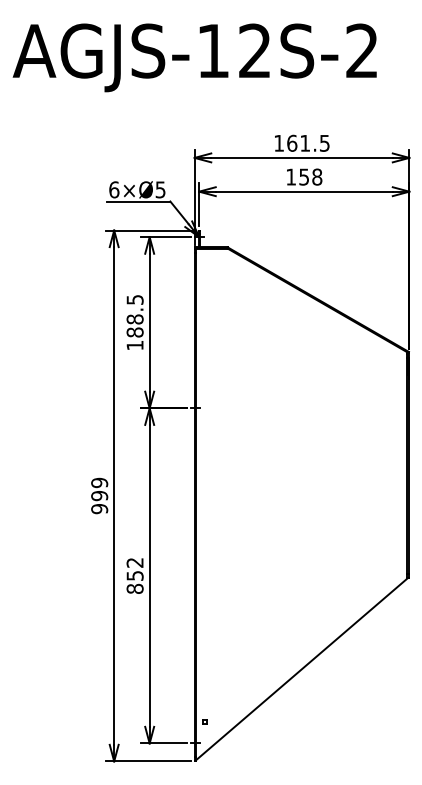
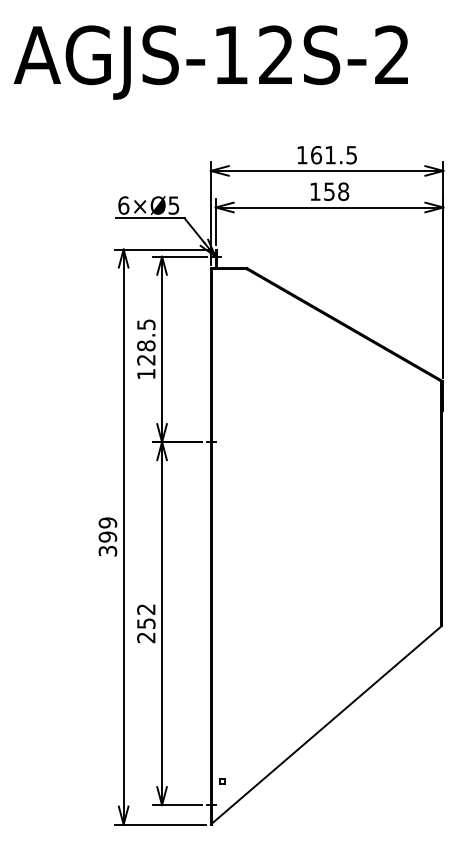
text: (134, 332) -> (145, 360), 188.5 -> 128.5
text: (99, 509) -> (107, 551), 999 -> 399
text: (134, 588) -> (145, 637), 852 -> 252

